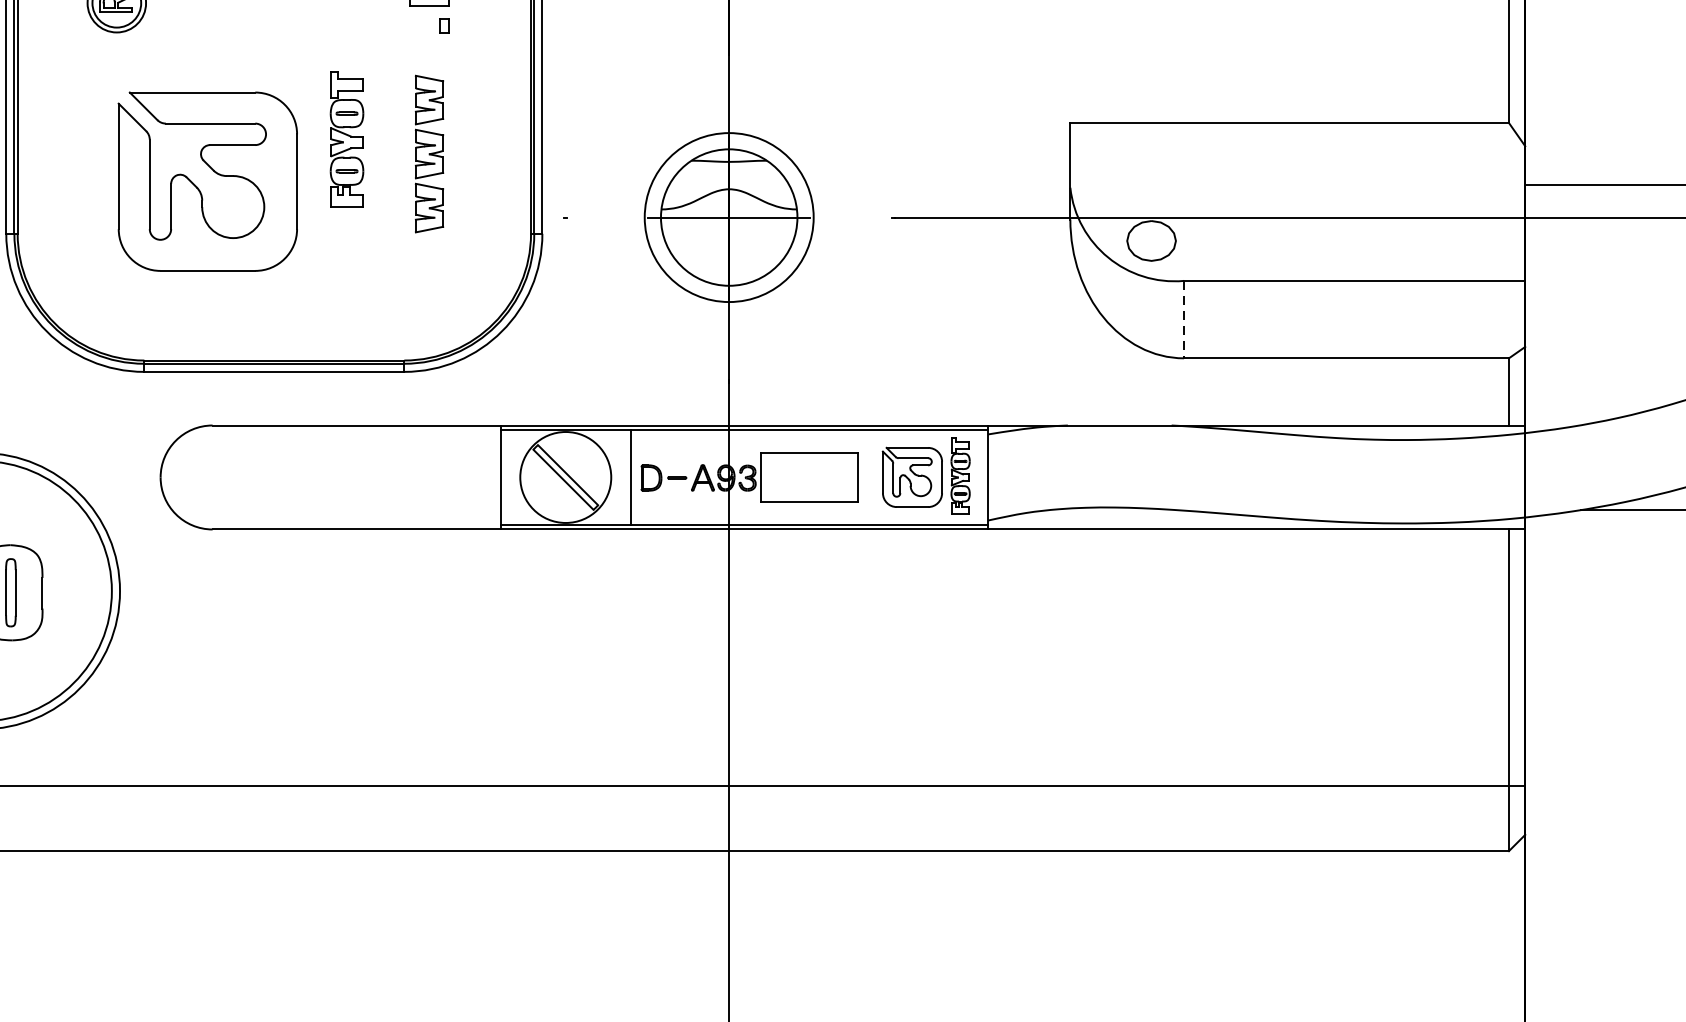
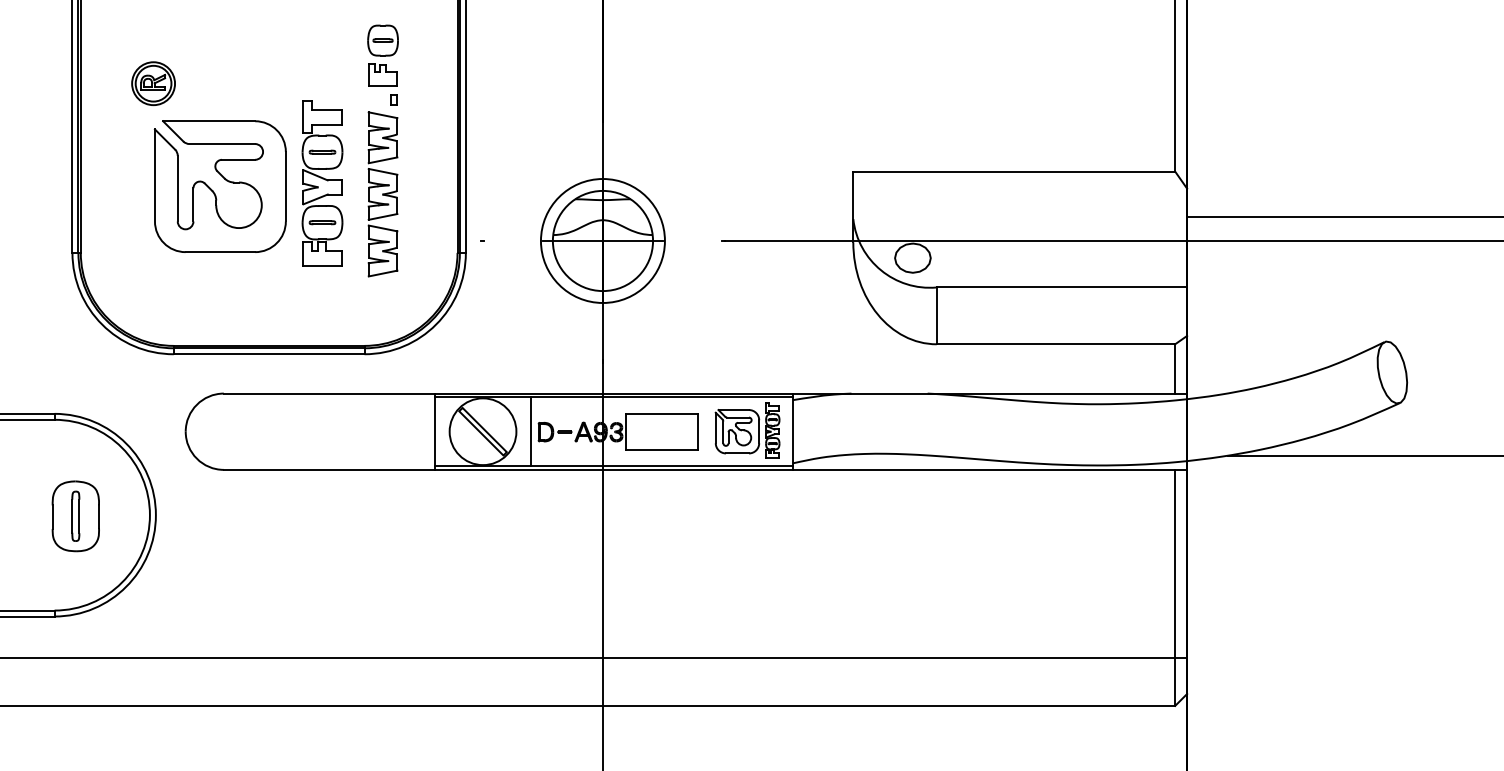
part: (347, 139) -> (322, 183), size x1.67
part: (428, 154) -> (382, 194), size x1.43
part: (198, 186) -> (213, 190), moved
line: (1183, 320) -> (936, 316), dashed -> solid

